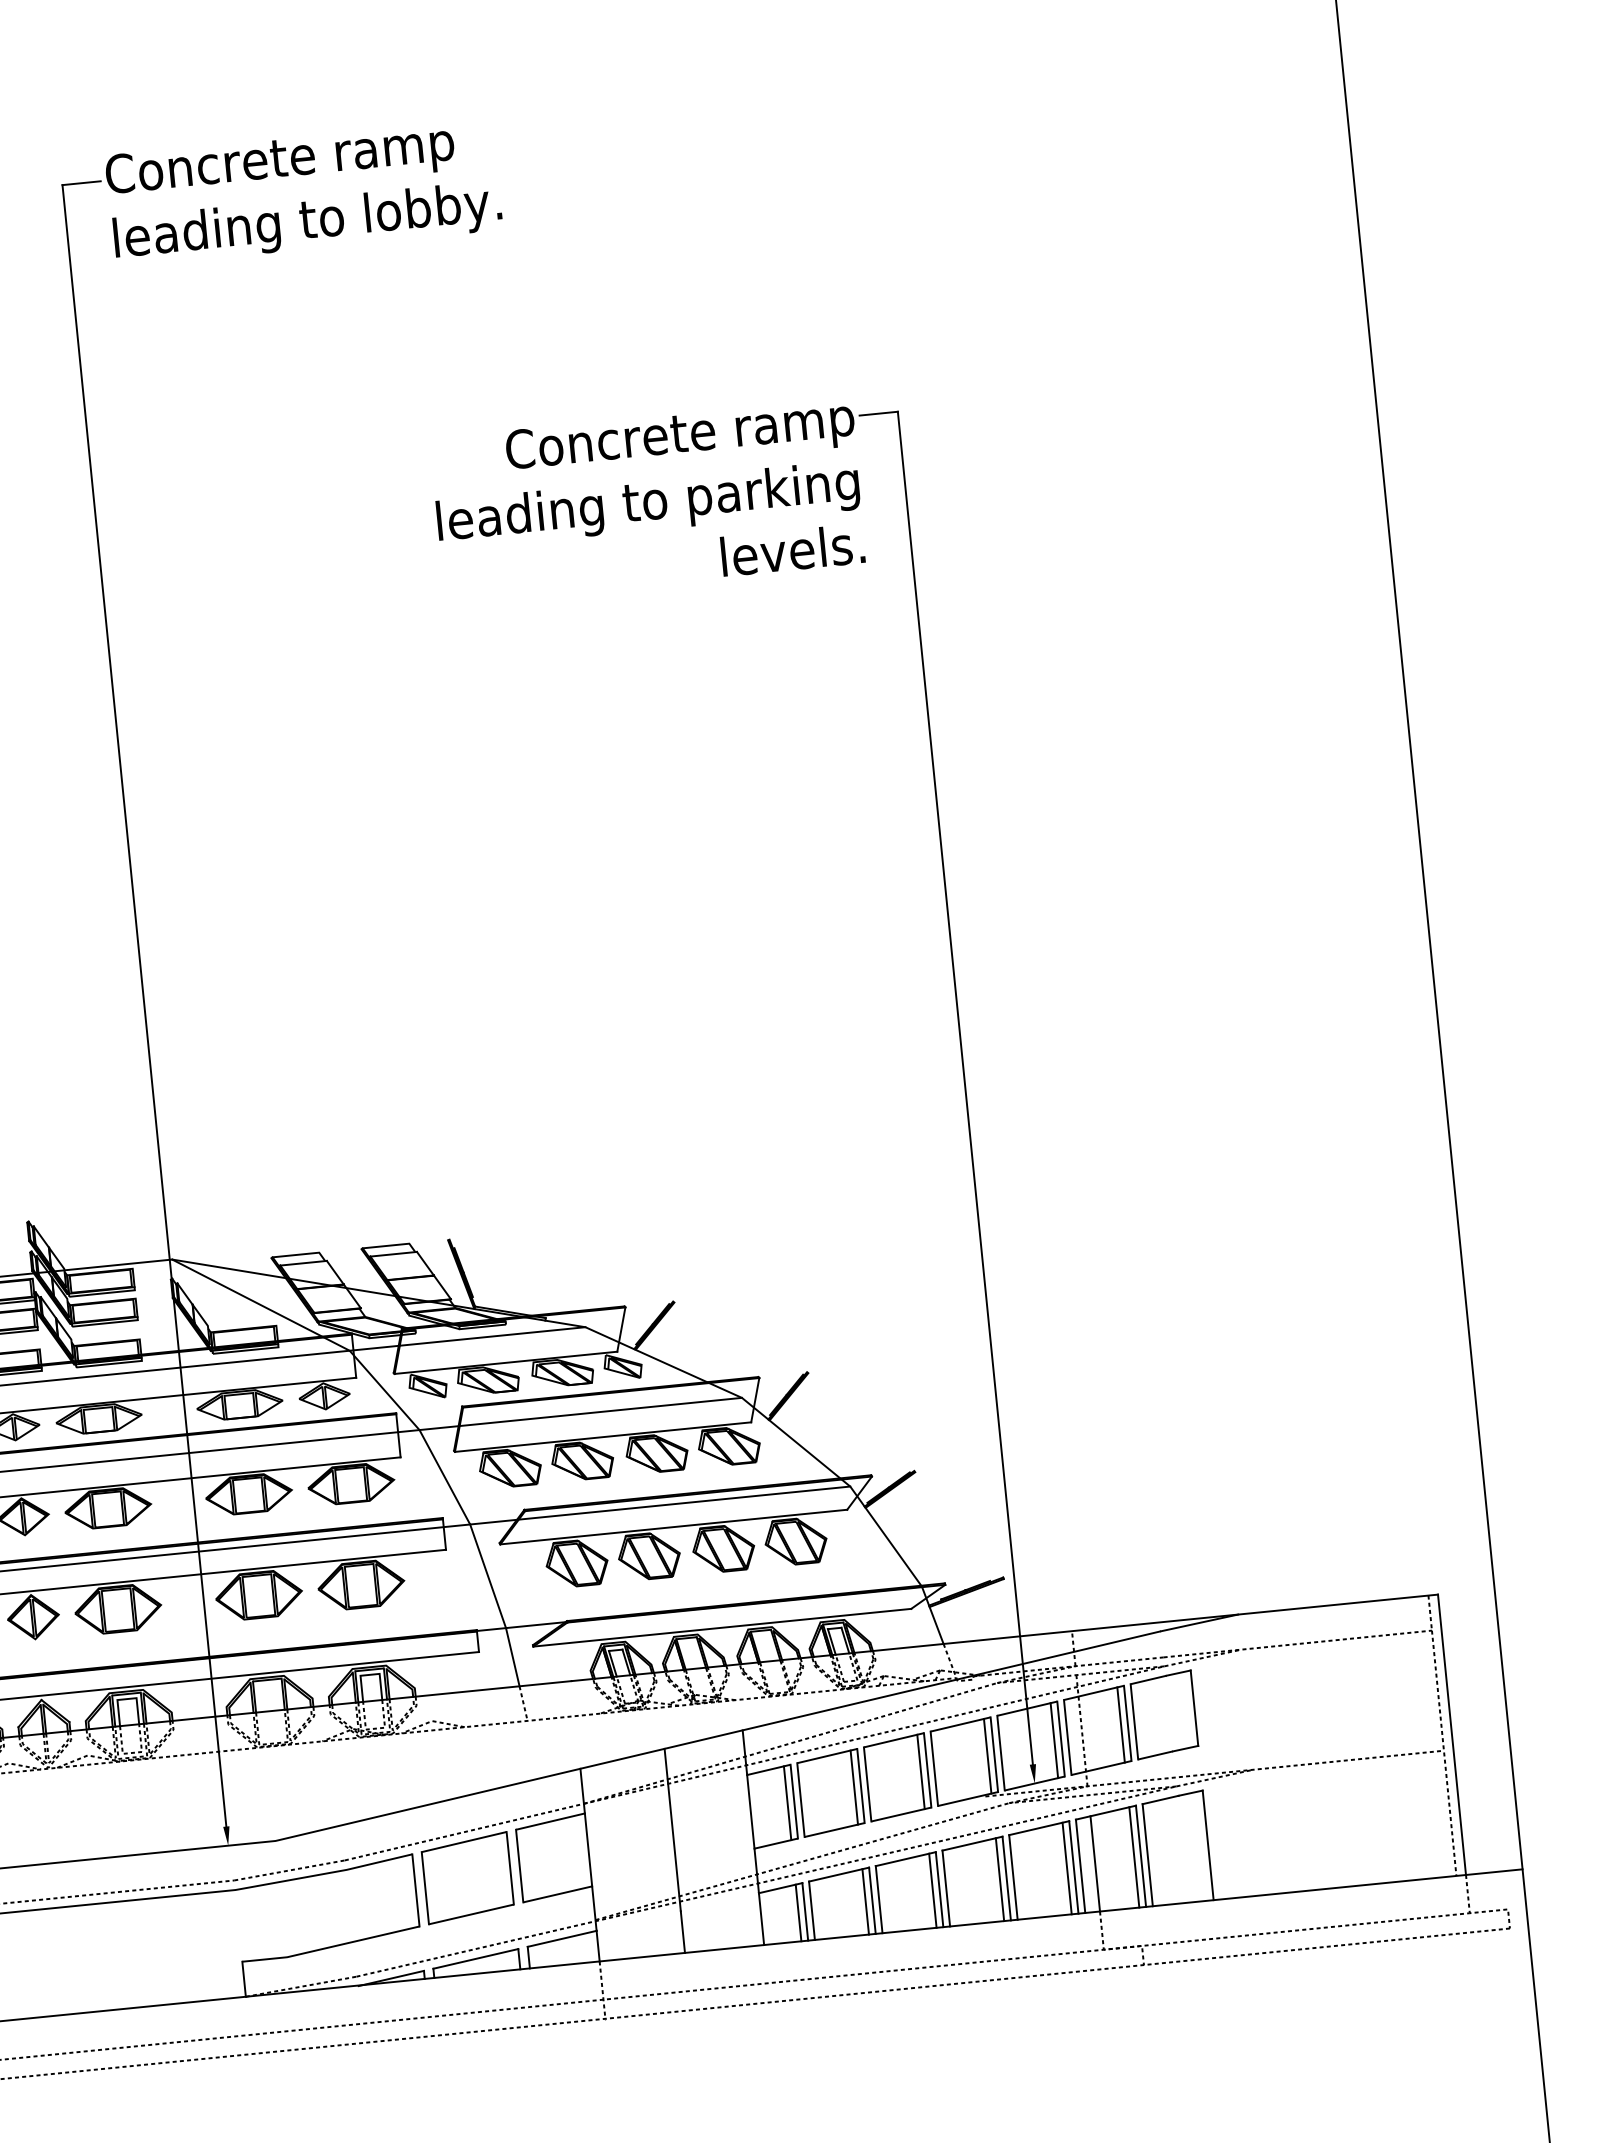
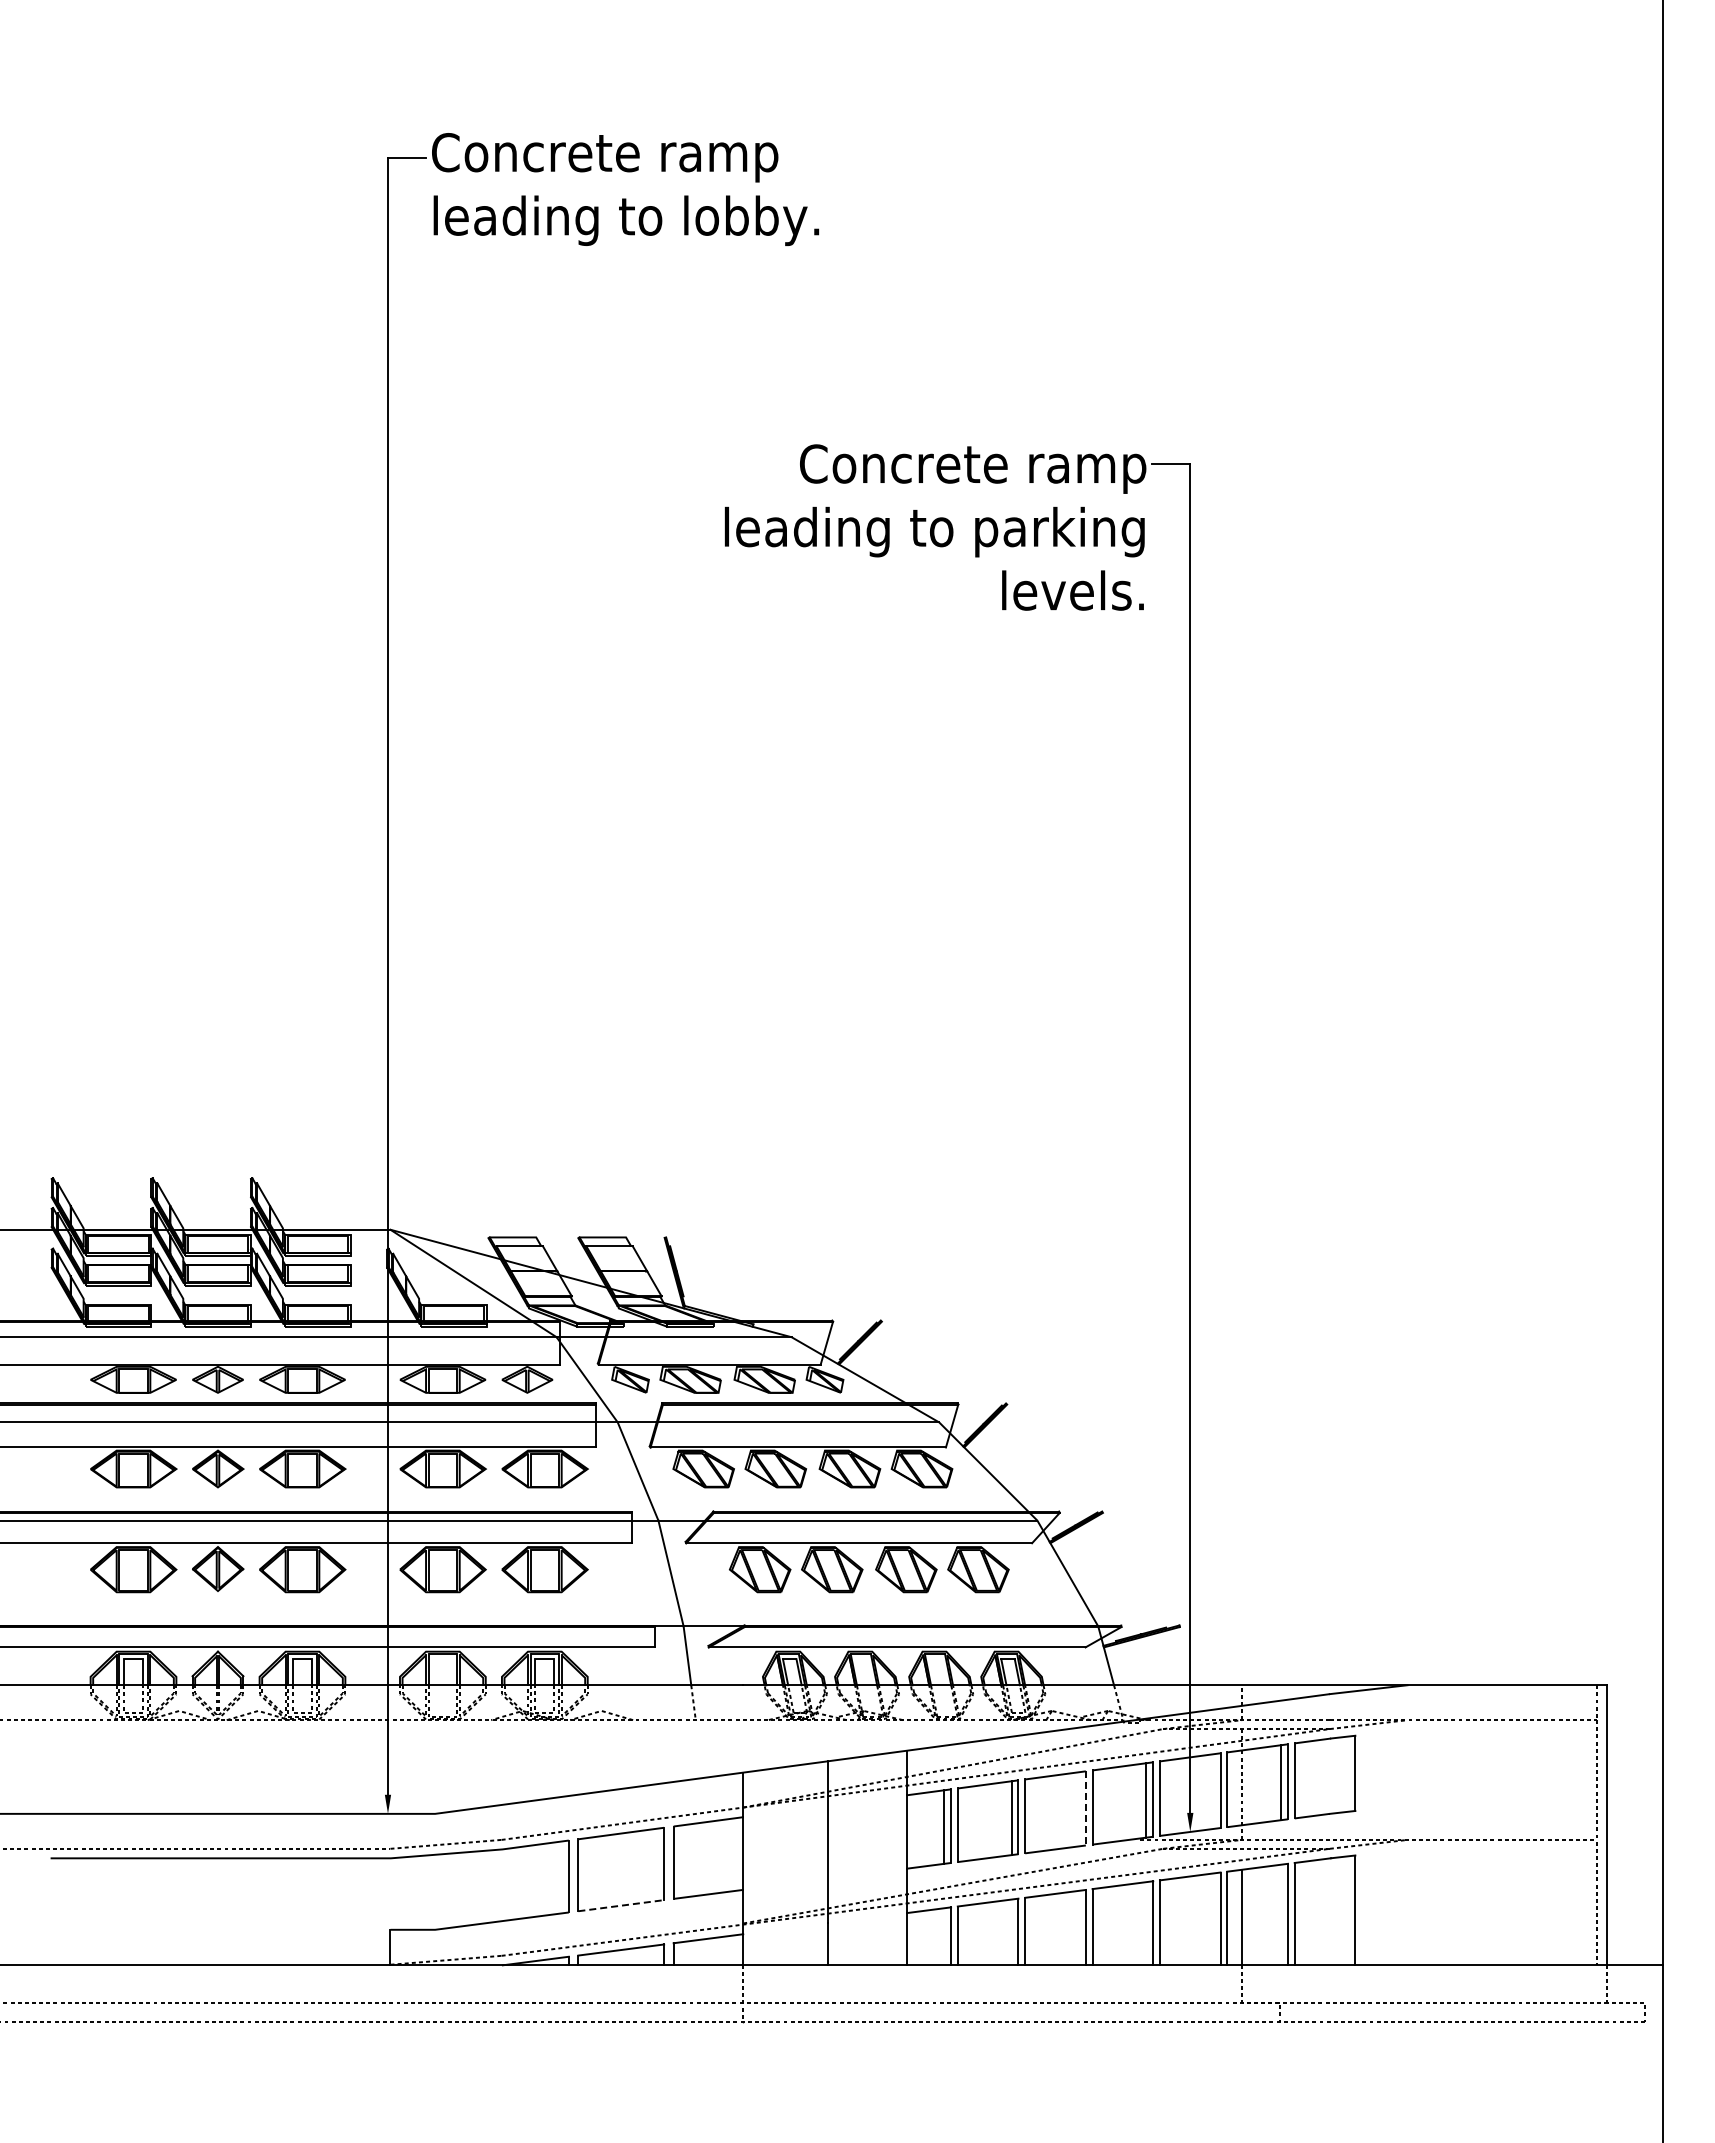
line: (1054, 1740) -> (1213, 1791), removed
line: (927, 1770) -> (1085, 1808), solid -> dashed
line: (921, 1772) -> (1079, 1809), removed
line: (1134, 1857) -> (1281, 1914), removed
line: (1066, 1867) -> (1213, 1918), removed
line: (1000, 1879) -> (1146, 1923), removed
line: (933, 1890) -> (1079, 1927), removed
line: (865, 1901) -> (1011, 1931), removed
line: (798, 1912) -> (944, 1936), removed
line: (471, 1914) -> (621, 1905), solid -> dashed

